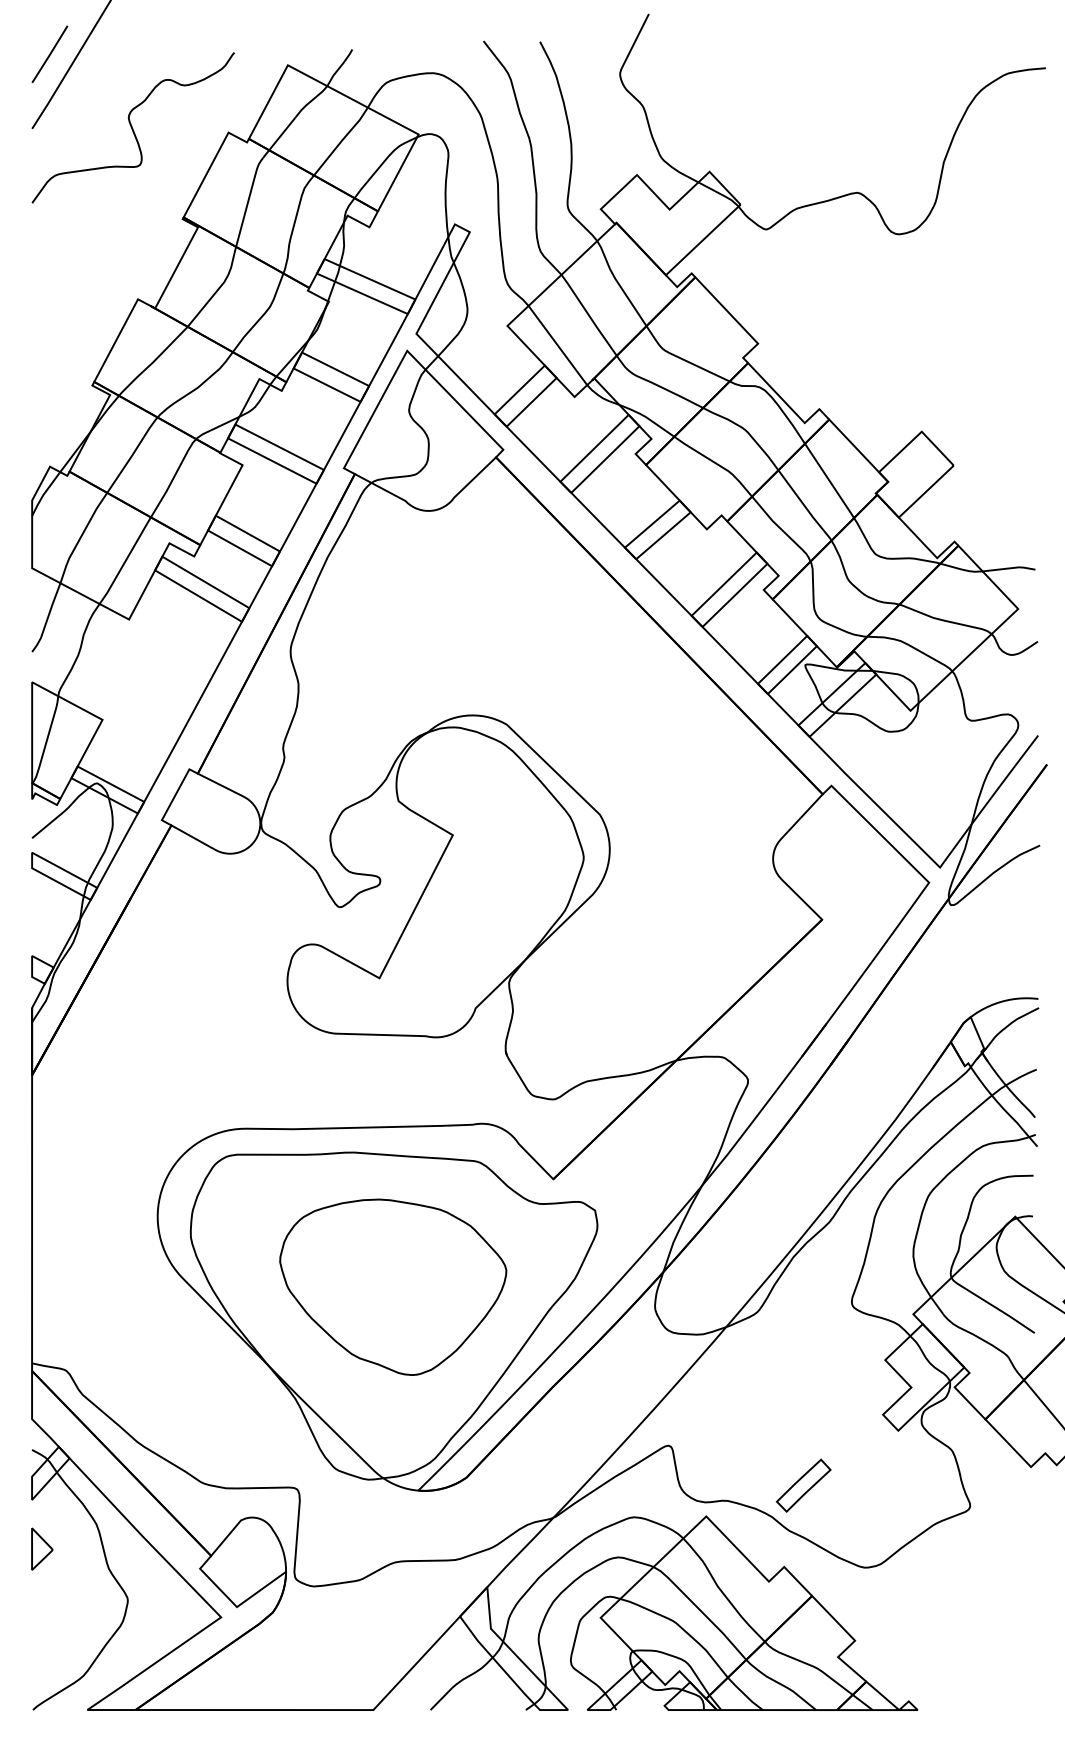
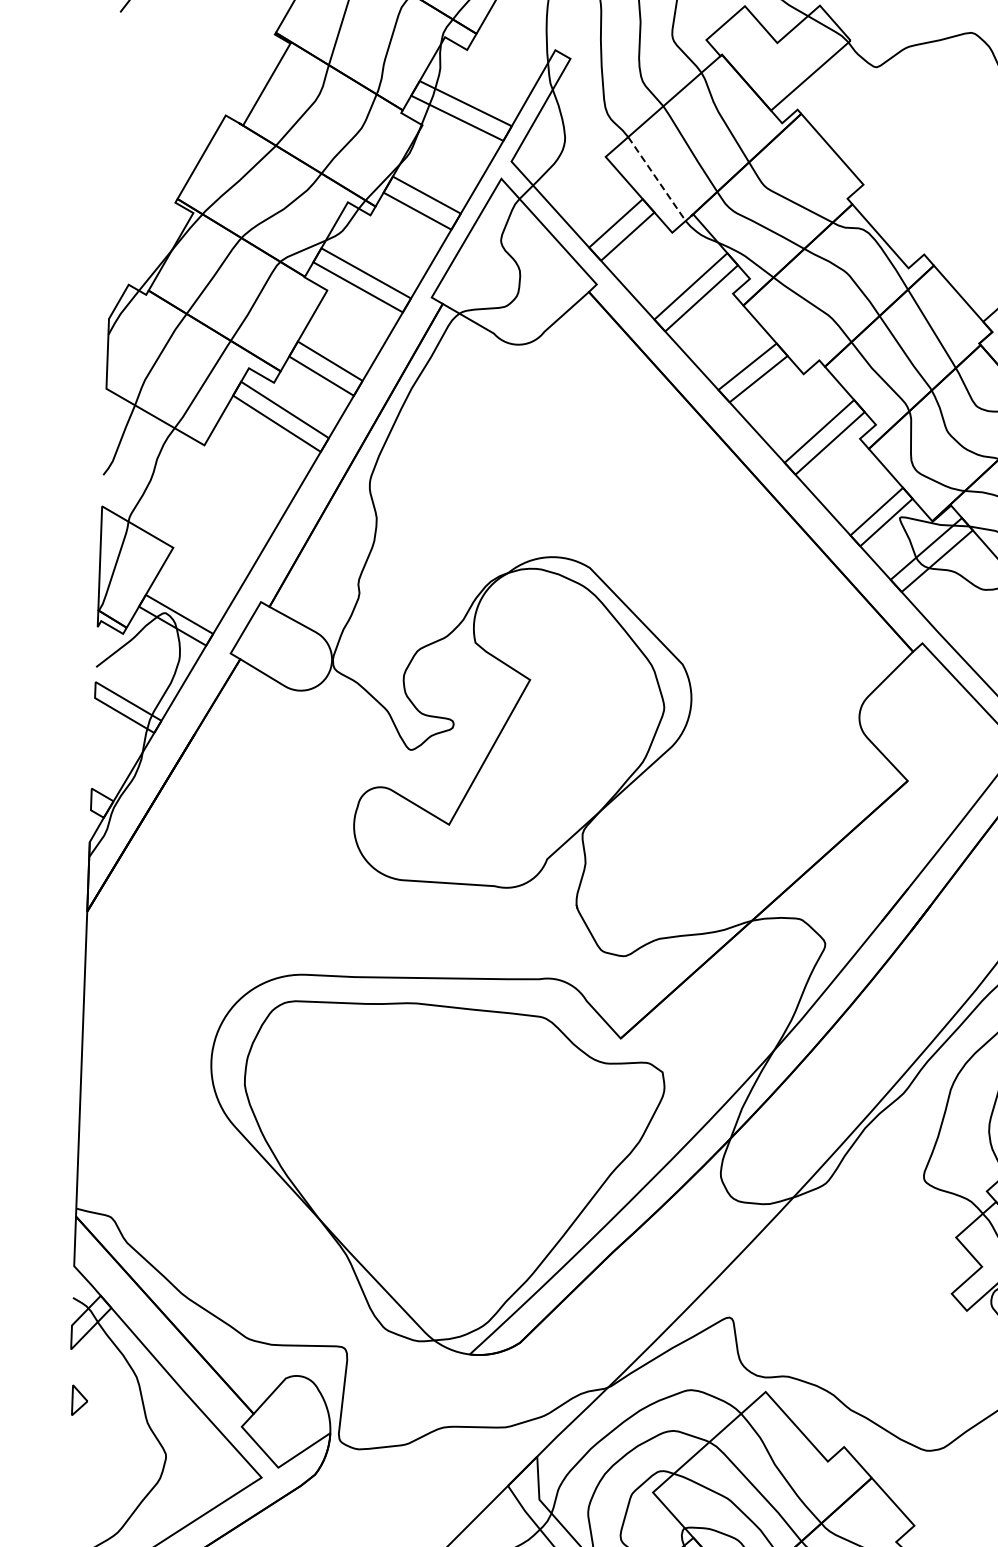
line: (558, 345) -> (657, 179), solid -> dashed
part: (393, 1286) -> (451, 1143), removed
part: (803, 1485) -> (867, 1363), removed
part: (42, 1548) -> (80, 1399), size x0.7

